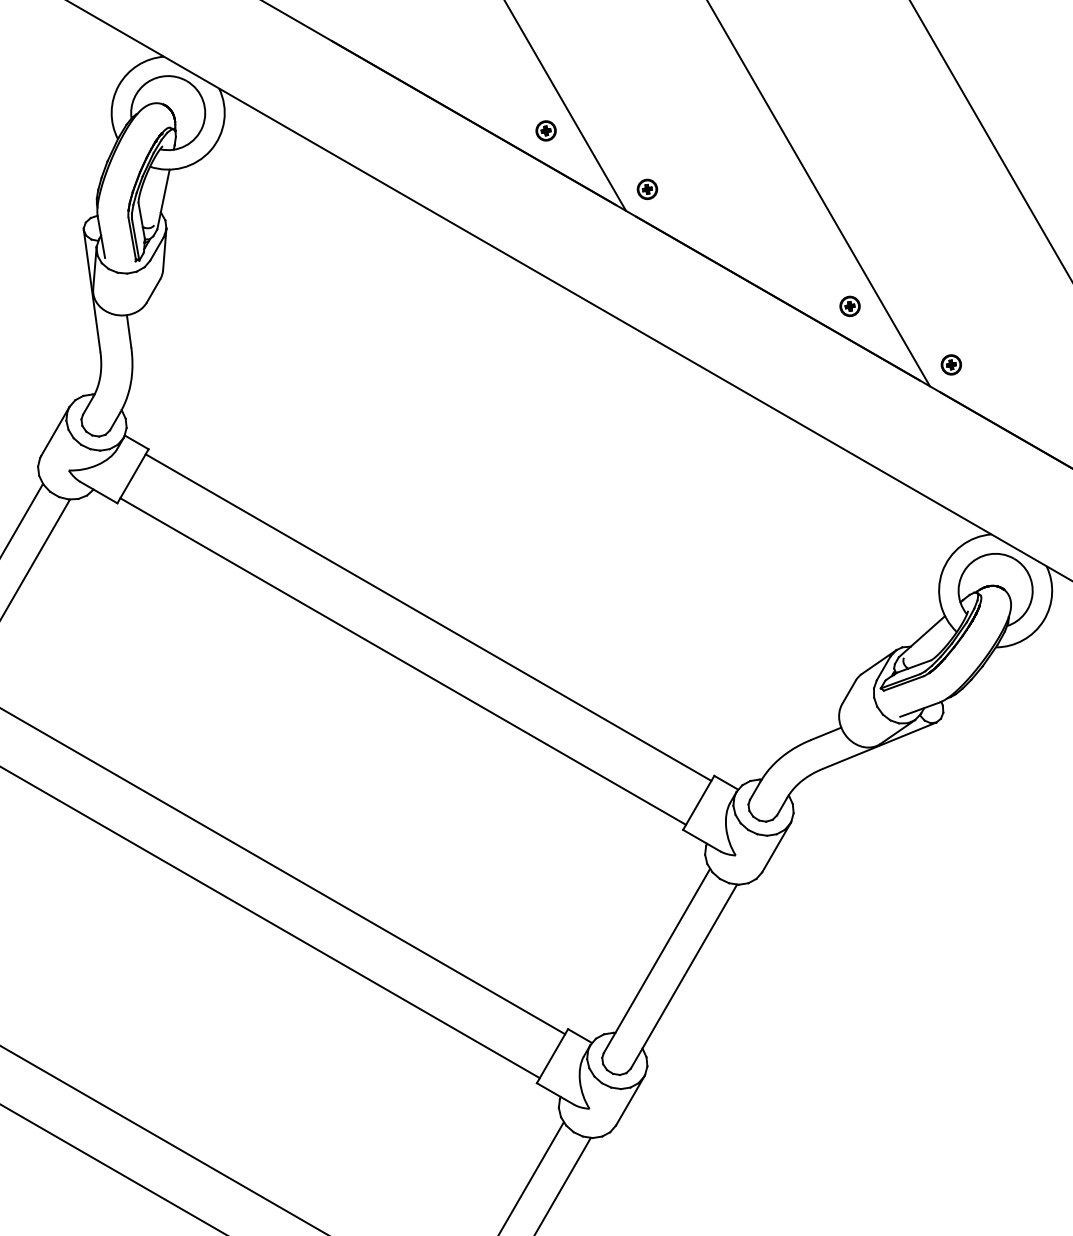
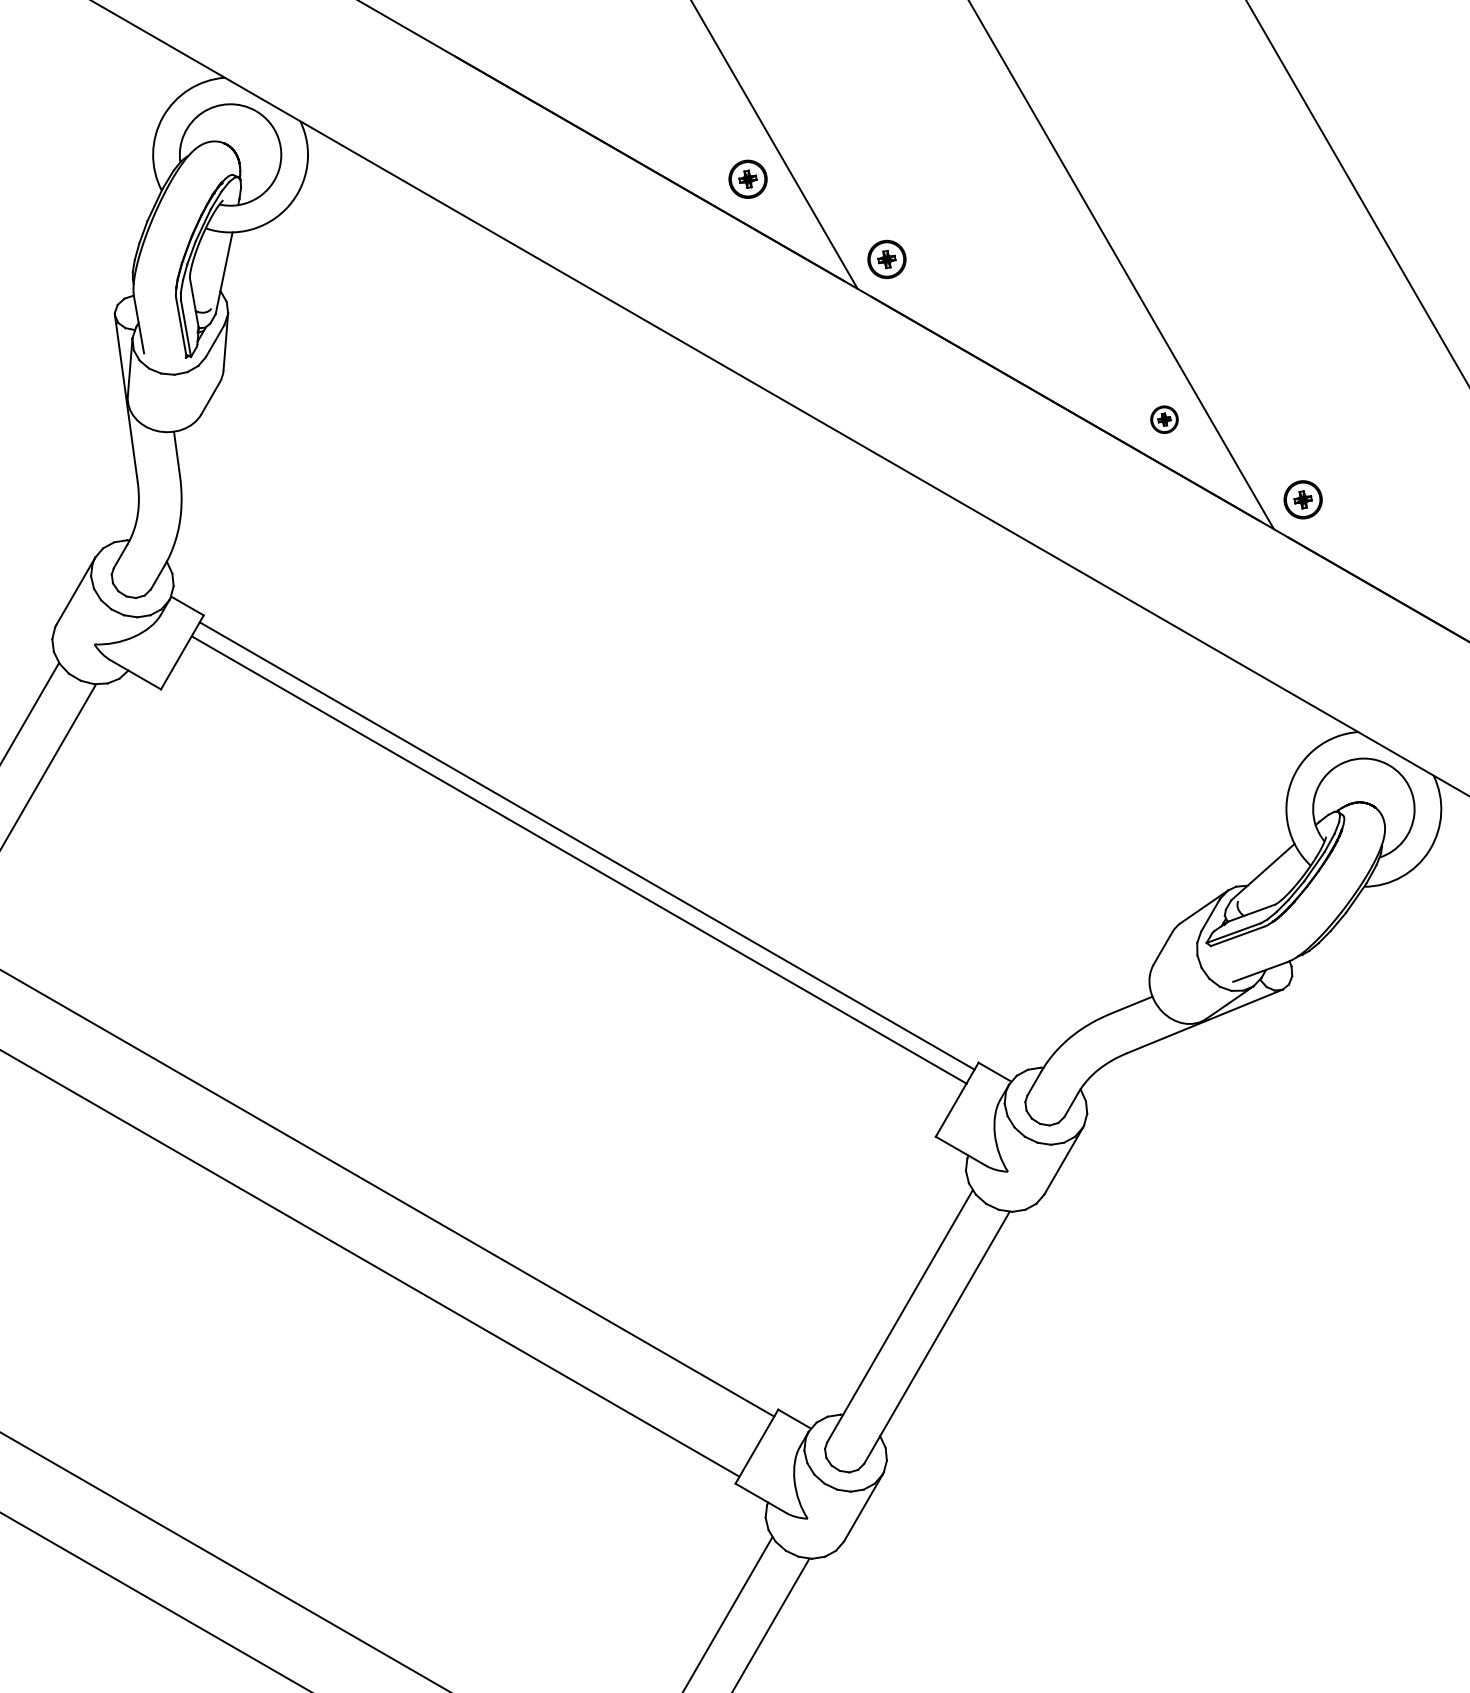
part: (546, 131) -> (748, 179), size x1.4
part: (647, 189) -> (886, 259), size x1.4
part: (951, 364) -> (1303, 499), size x1.4
line: (403, 661) -> (579, 859), moved

